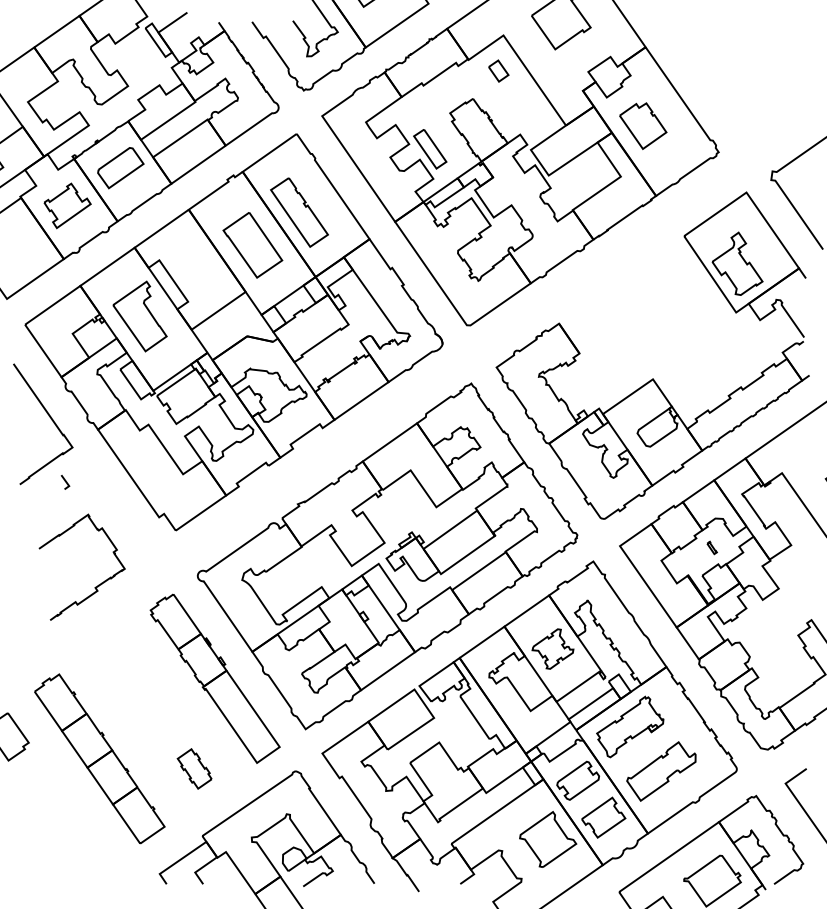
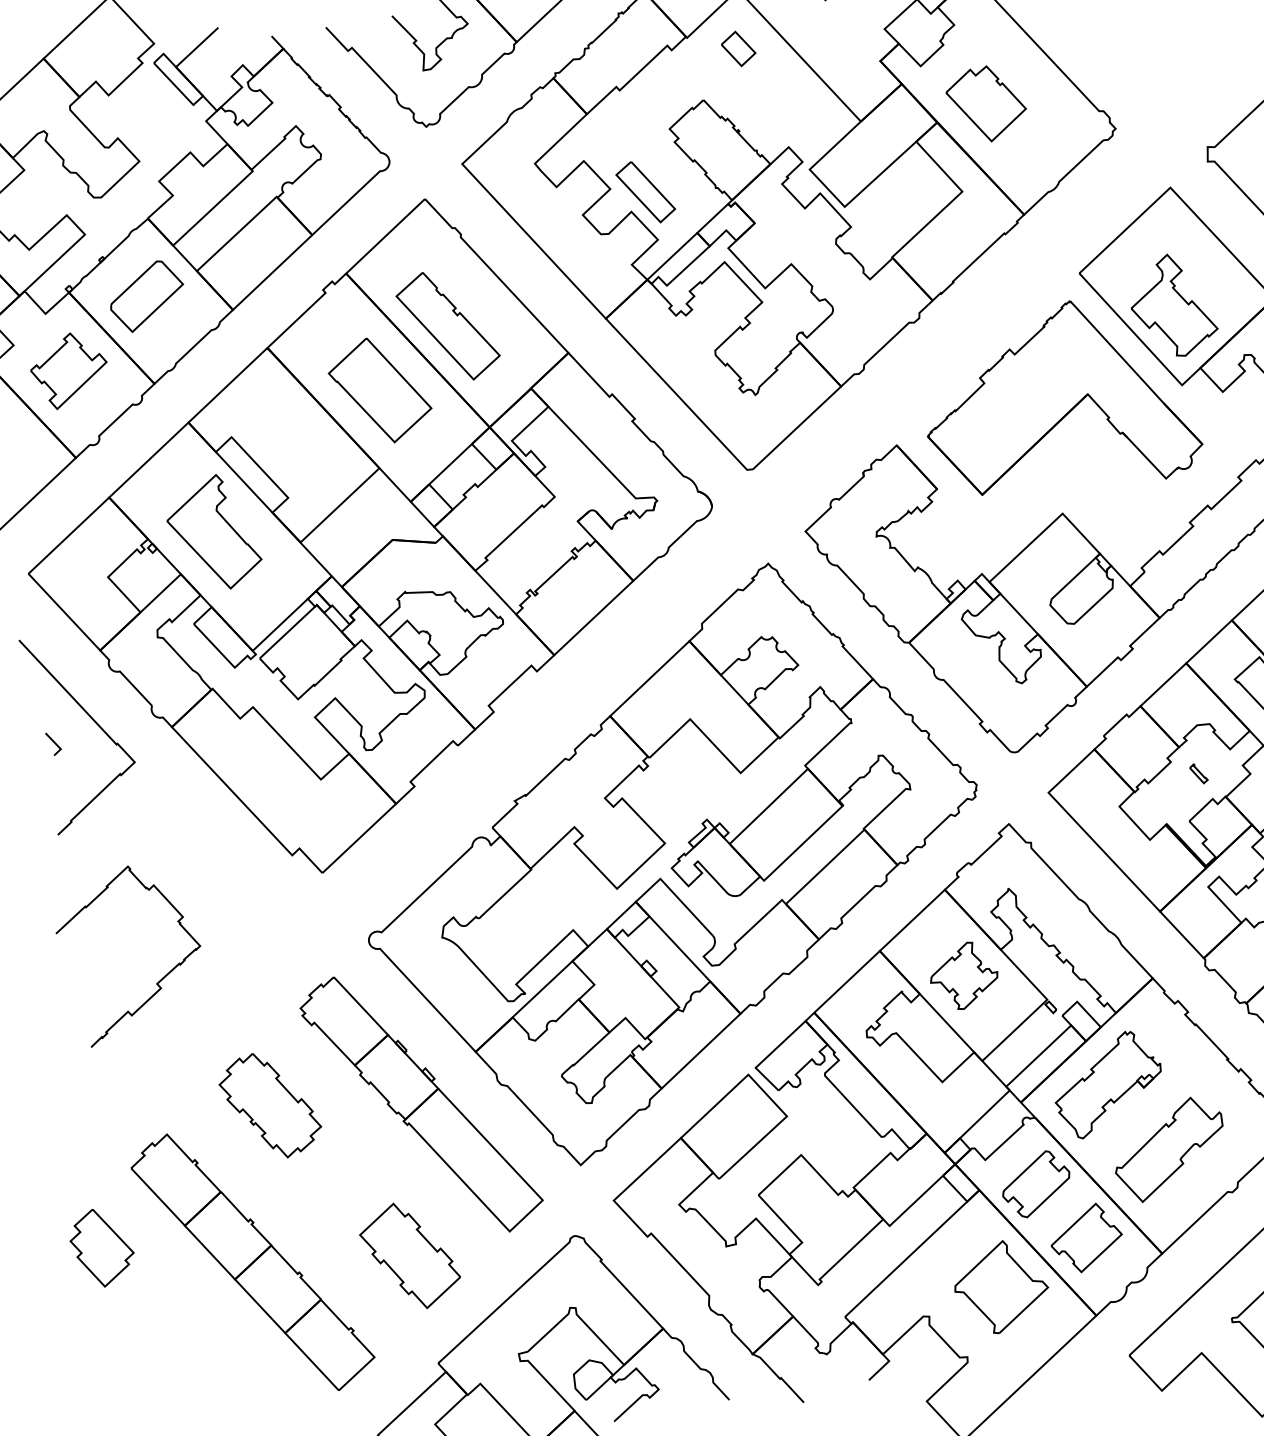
part: (660, 309) -> (1058, 398), added
line: (65, 482) -> (53, 744), moved
curve: (95, 586) -> (156, 981), moved
part: (123, 665) -> (269, 1104), added
part: (194, 768) -> (409, 1255), size x1.67

